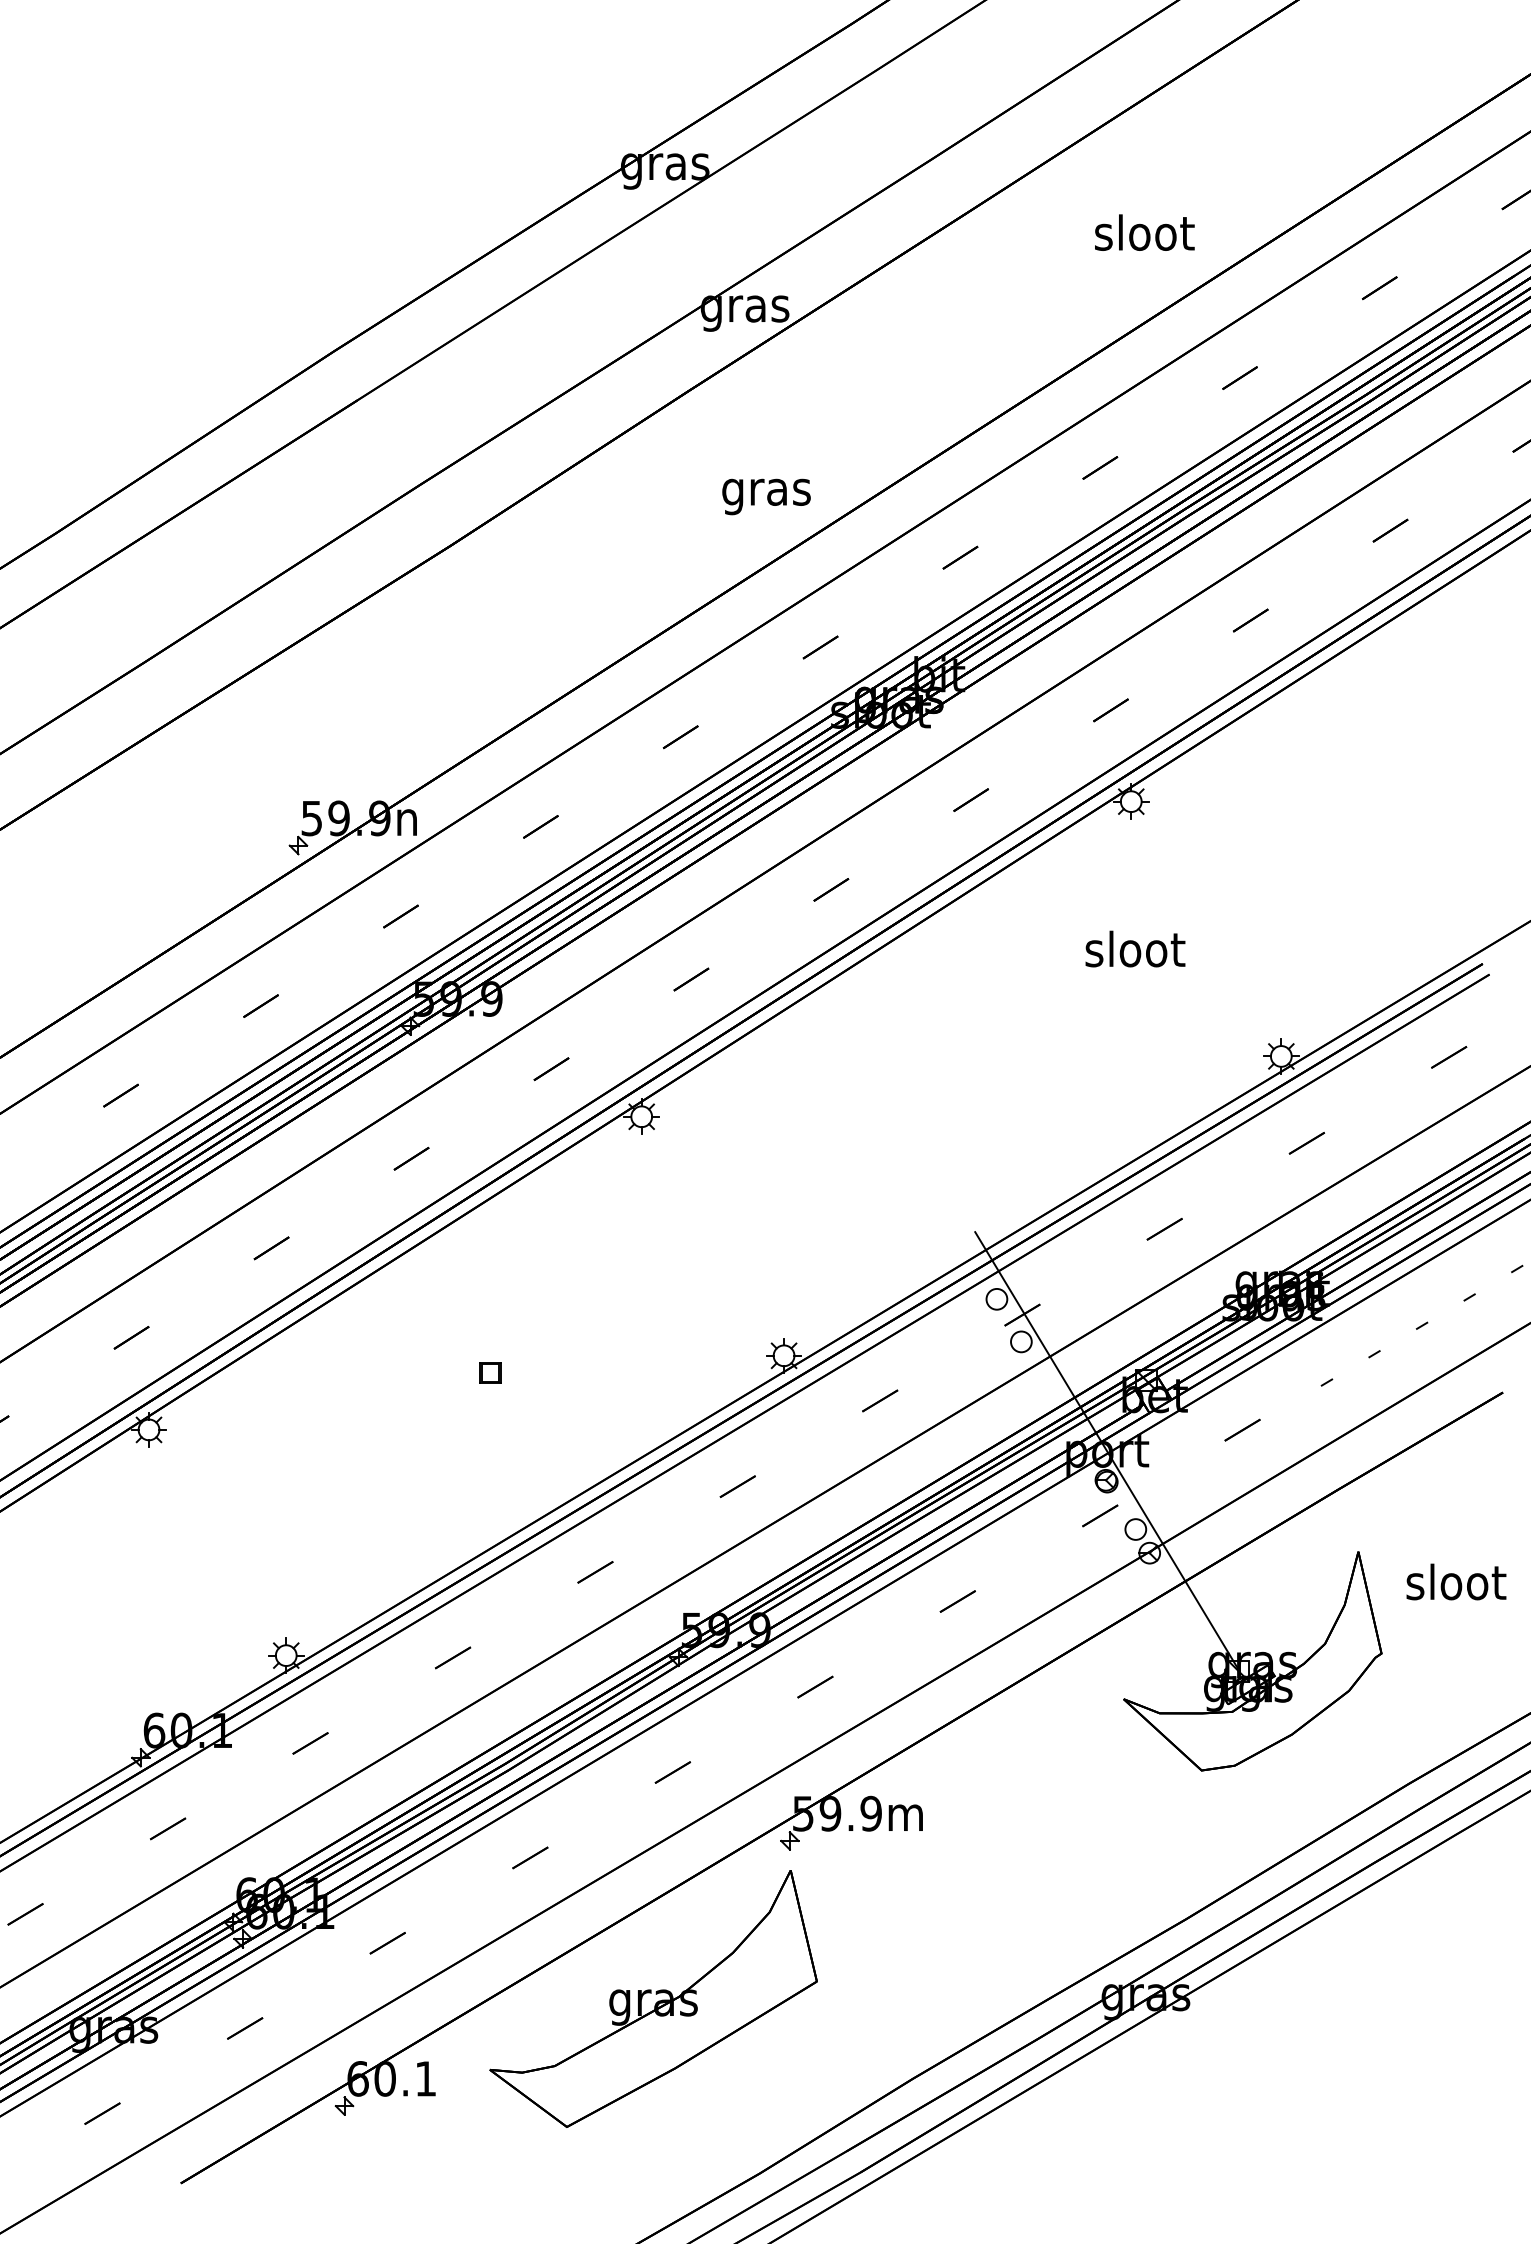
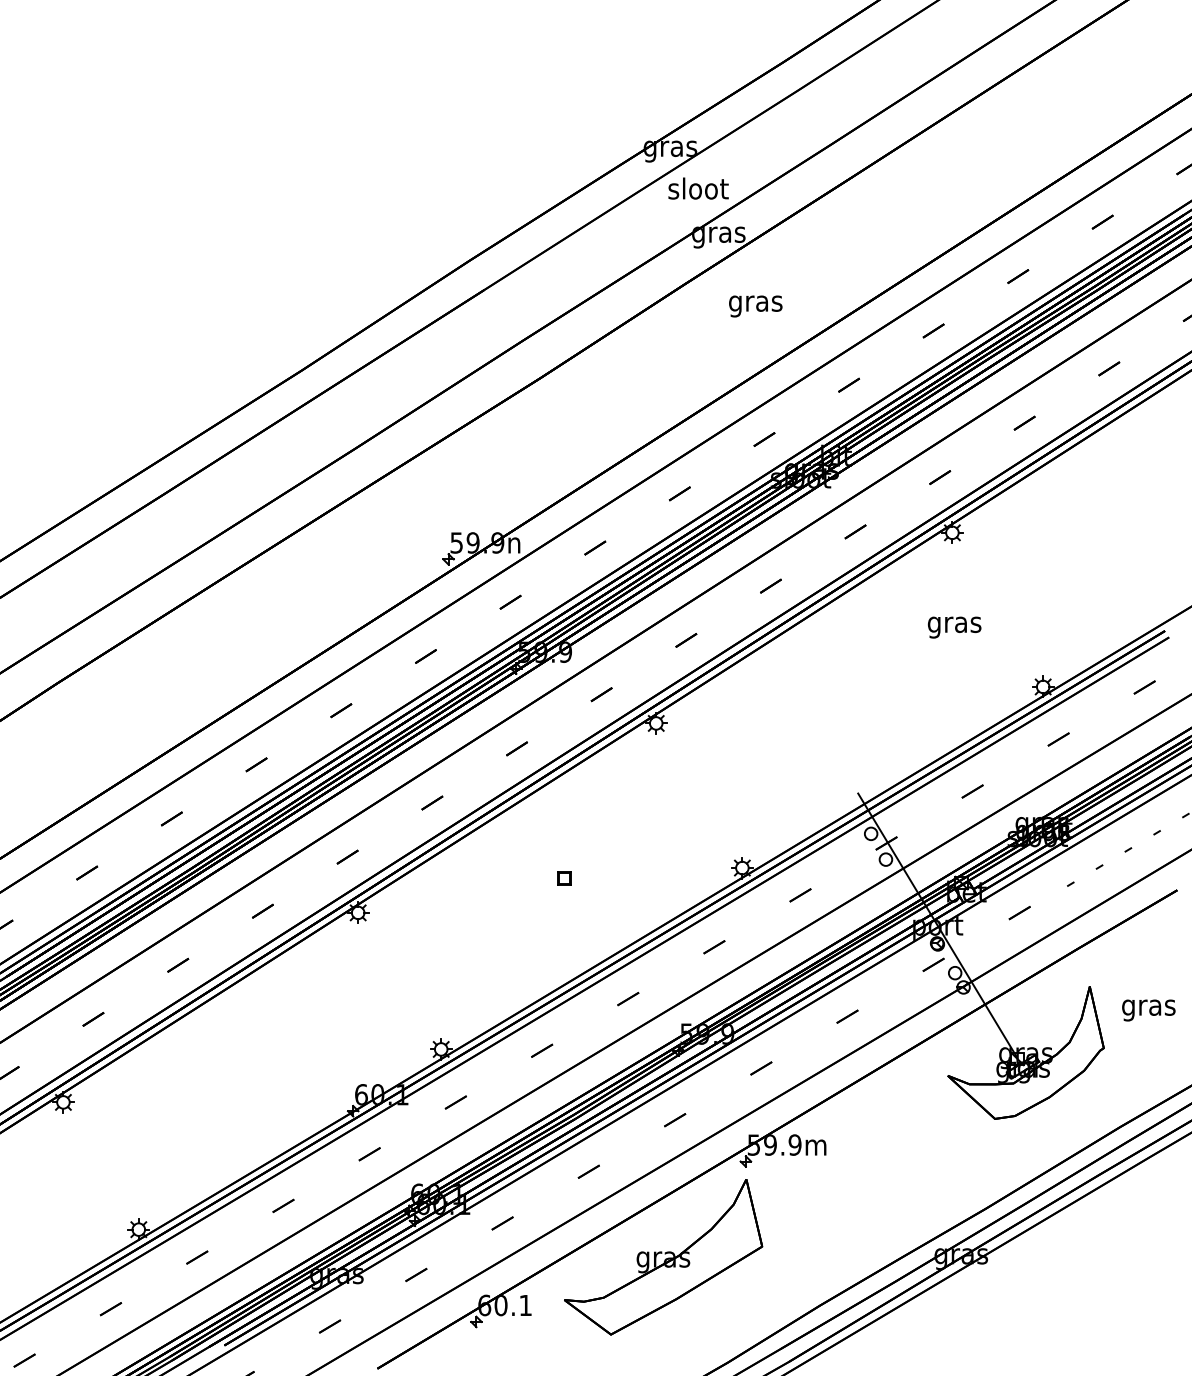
text: (1144, 232) -> (698, 188), moved
text: (766, 496) -> (755, 306), moved
text: (1134, 953) -> (954, 624), sloot -> gras
text: (1457, 1586) -> (1149, 1007), sloot -> gras

